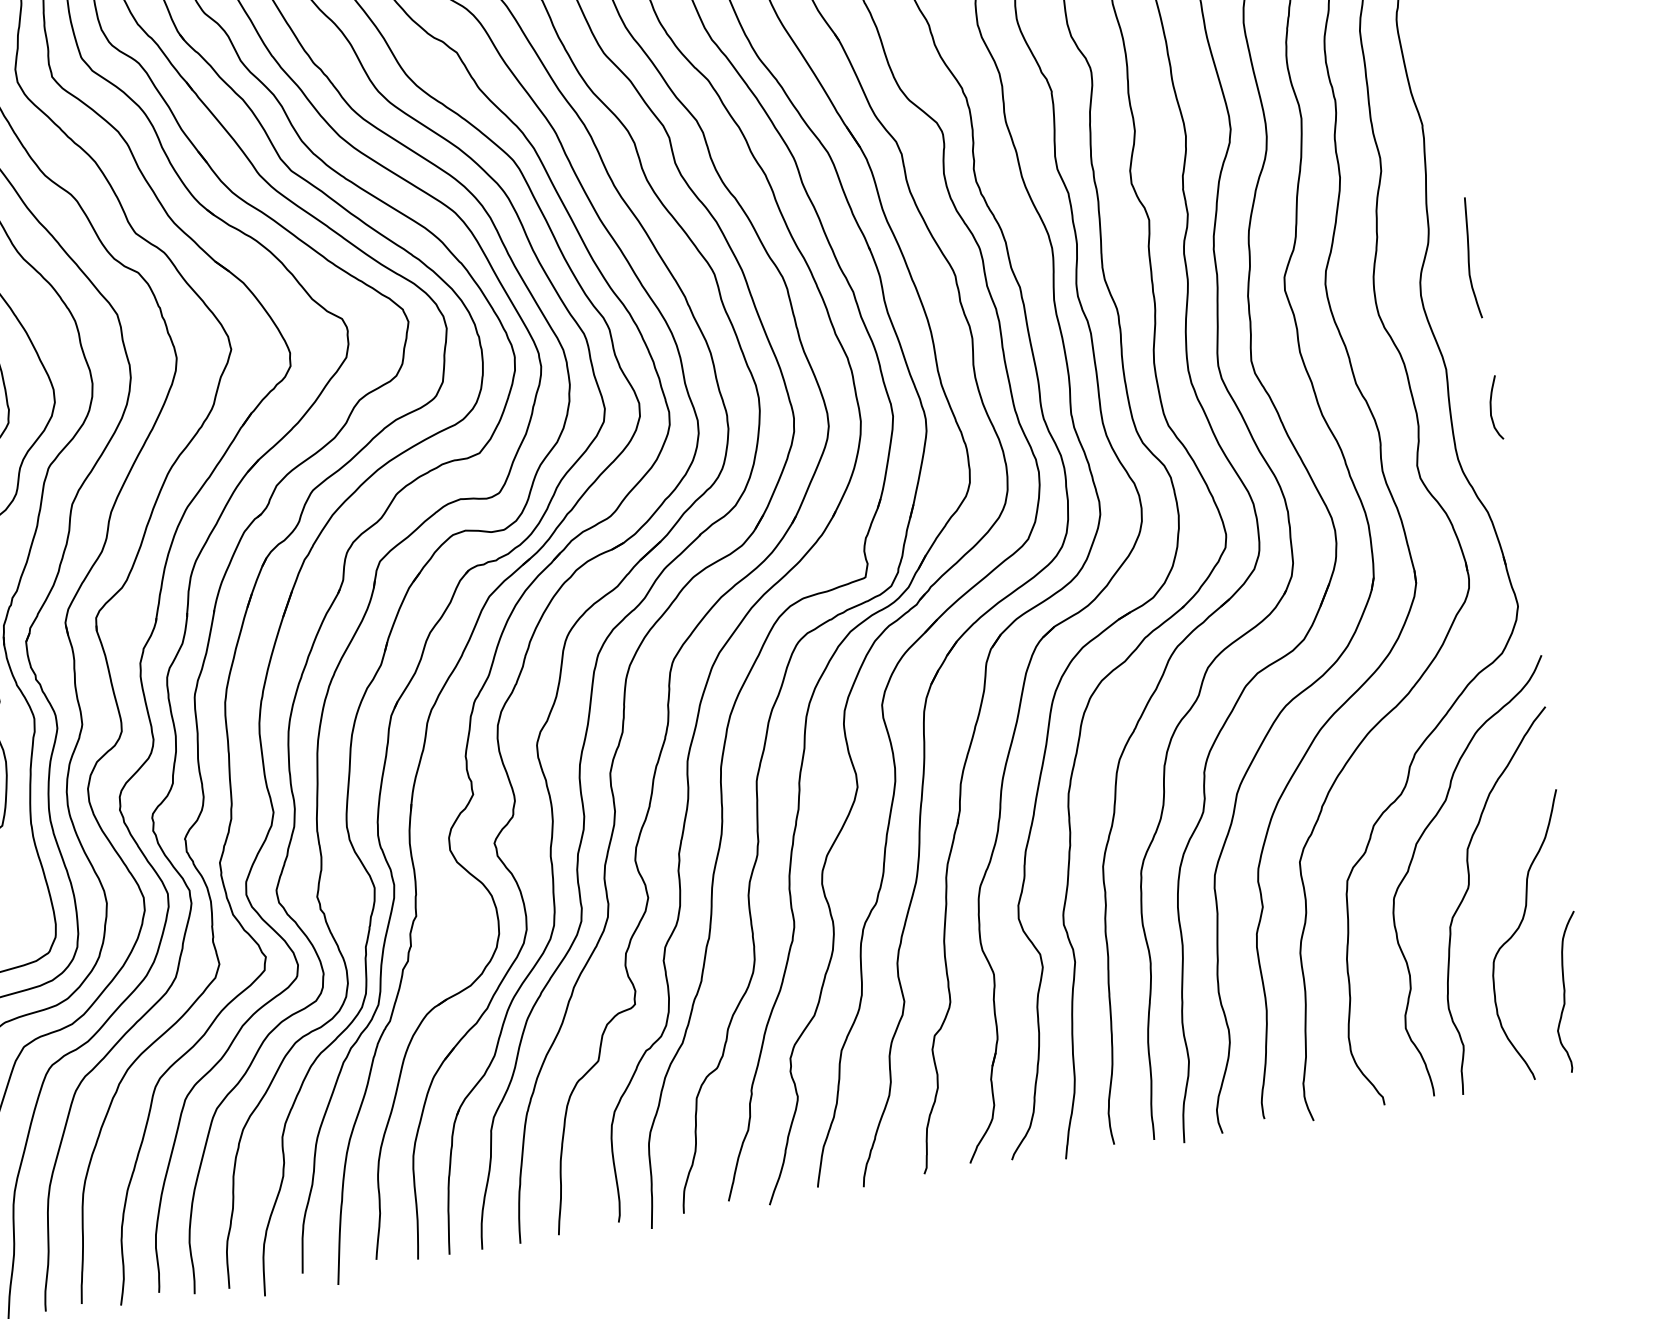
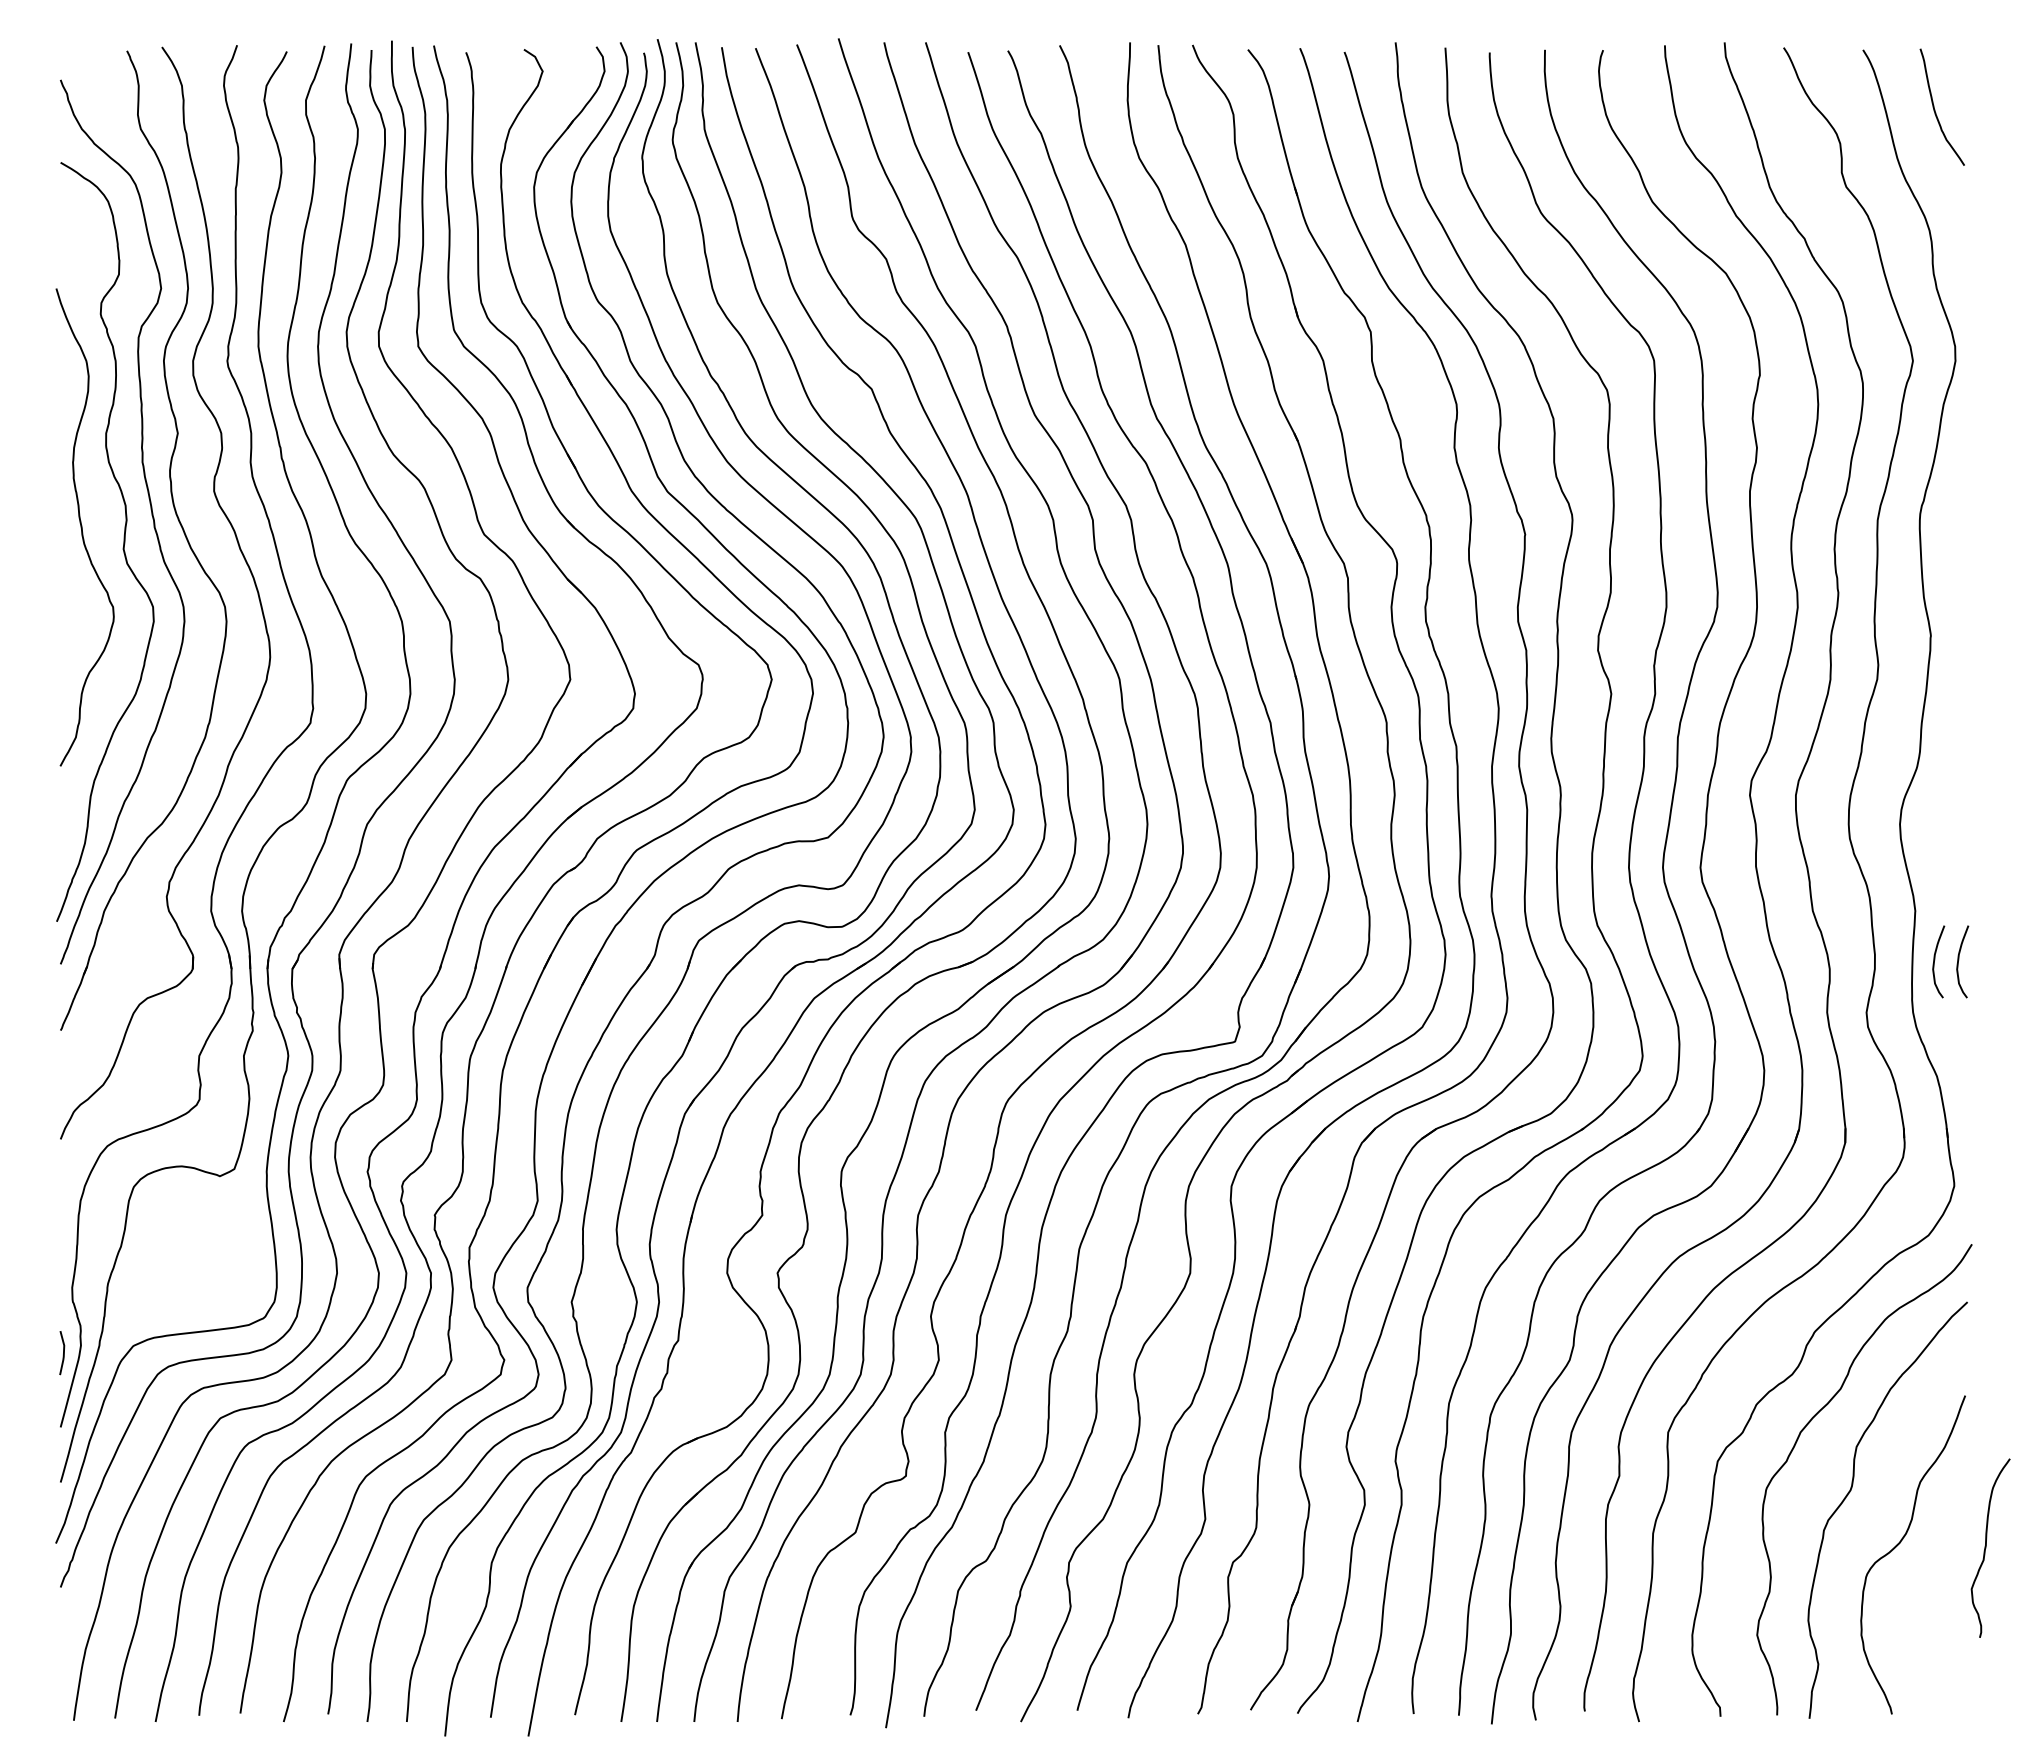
curve: (1469, 258) -> (1960, 791), removed
curve: (1470, 410) -> (1935, 960), added
curve: (1565, 992) -> (1986, 1547), moved

